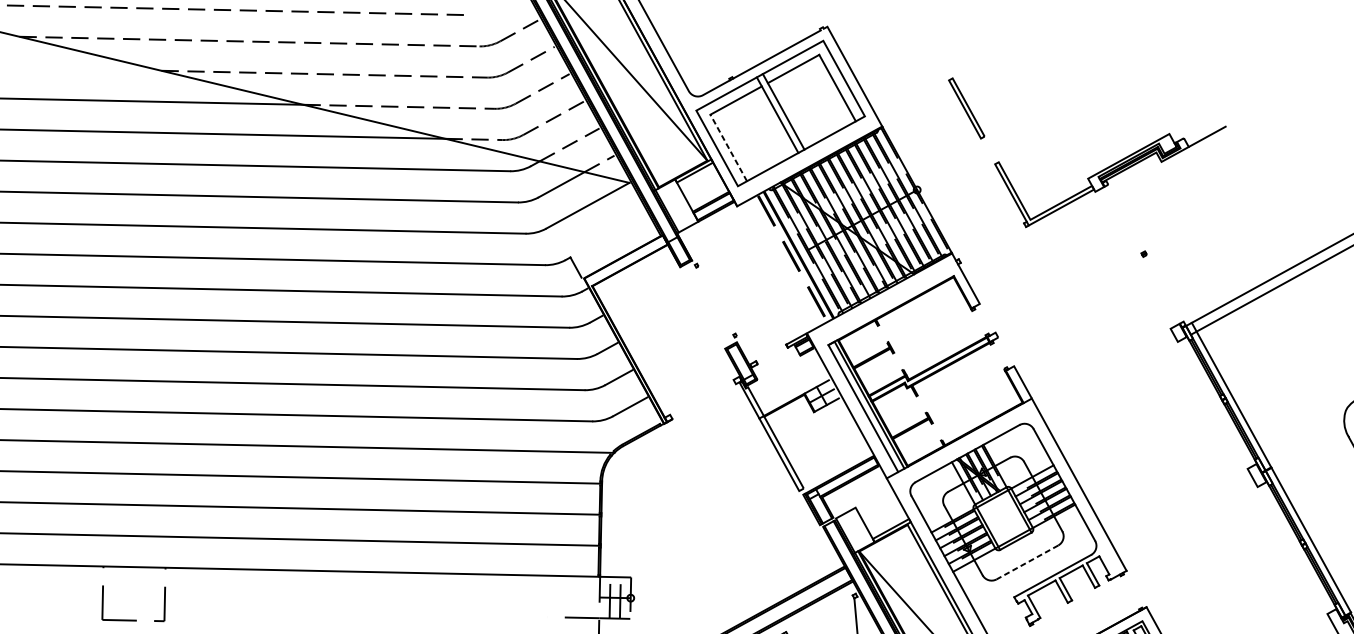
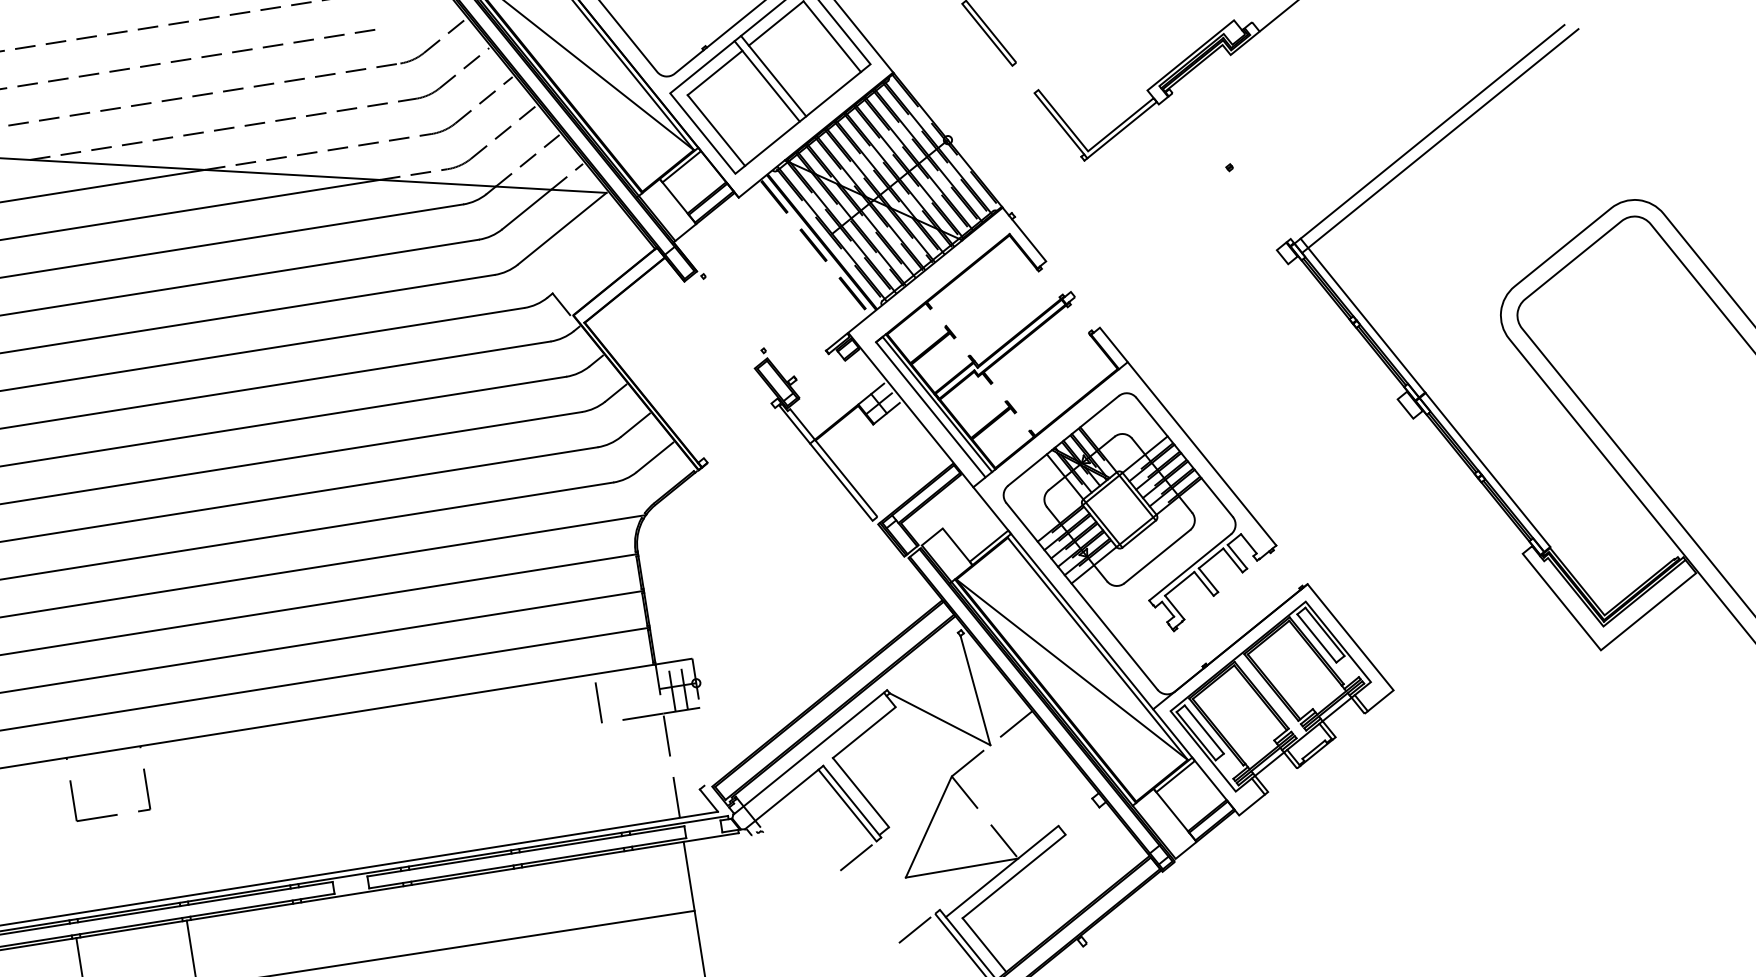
line: (728, 147) -> (716, 130), dashed -> solid
line: (1027, 562) -> (1157, 556), dashed -> solid
line: (548, 596) -> (598, 698), added

